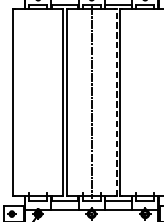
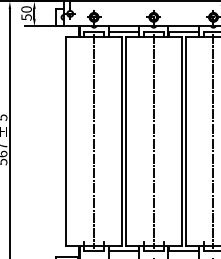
line: (38, 102) -> (94, 141), added
line: (116, 102) -> (181, 141), dashed -> solid
line: (145, 102) -> (213, 141), added

